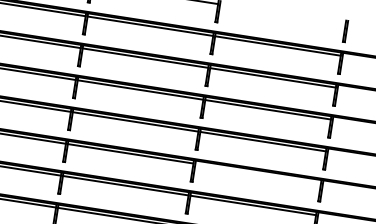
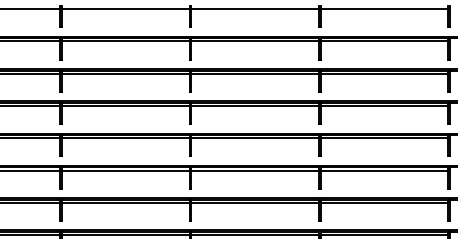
line: (282, 14) -> (383, 9), added
line: (257, 173) -> (383, 170), added

